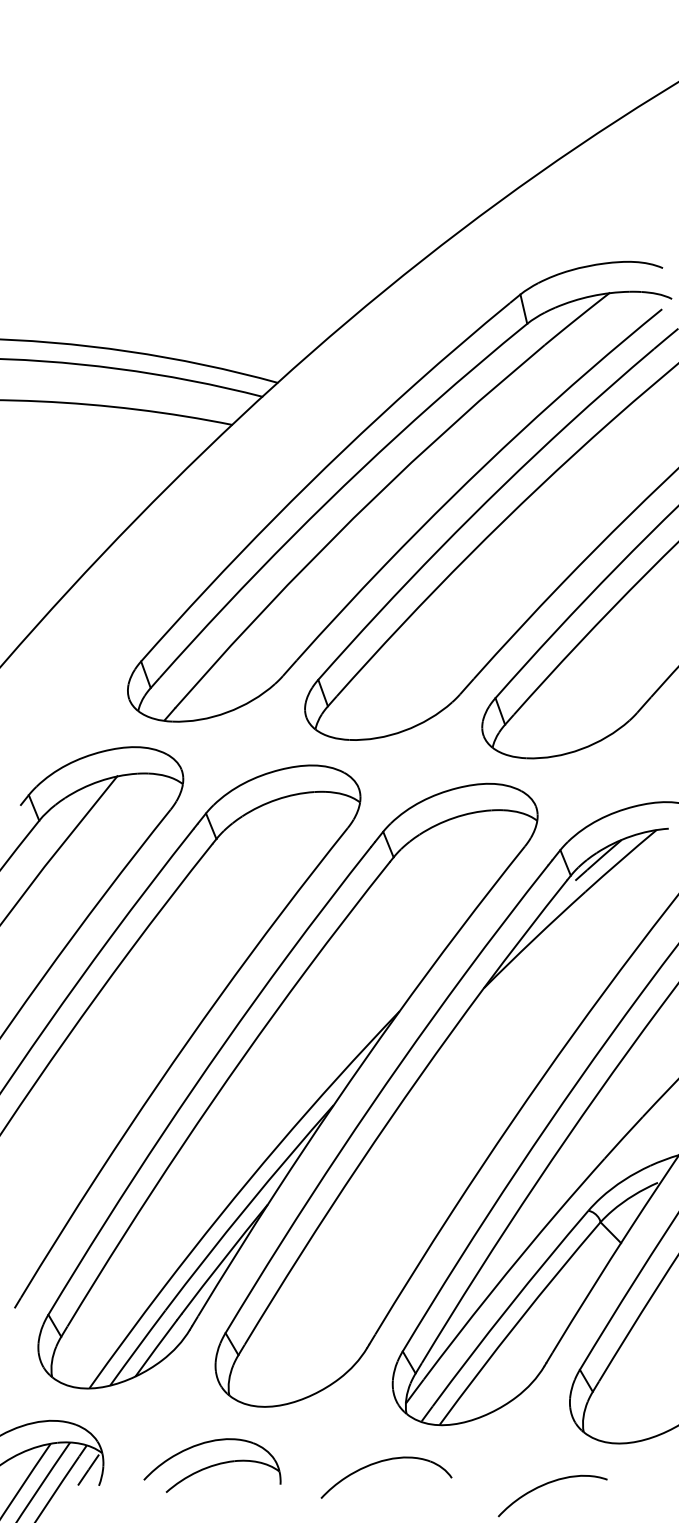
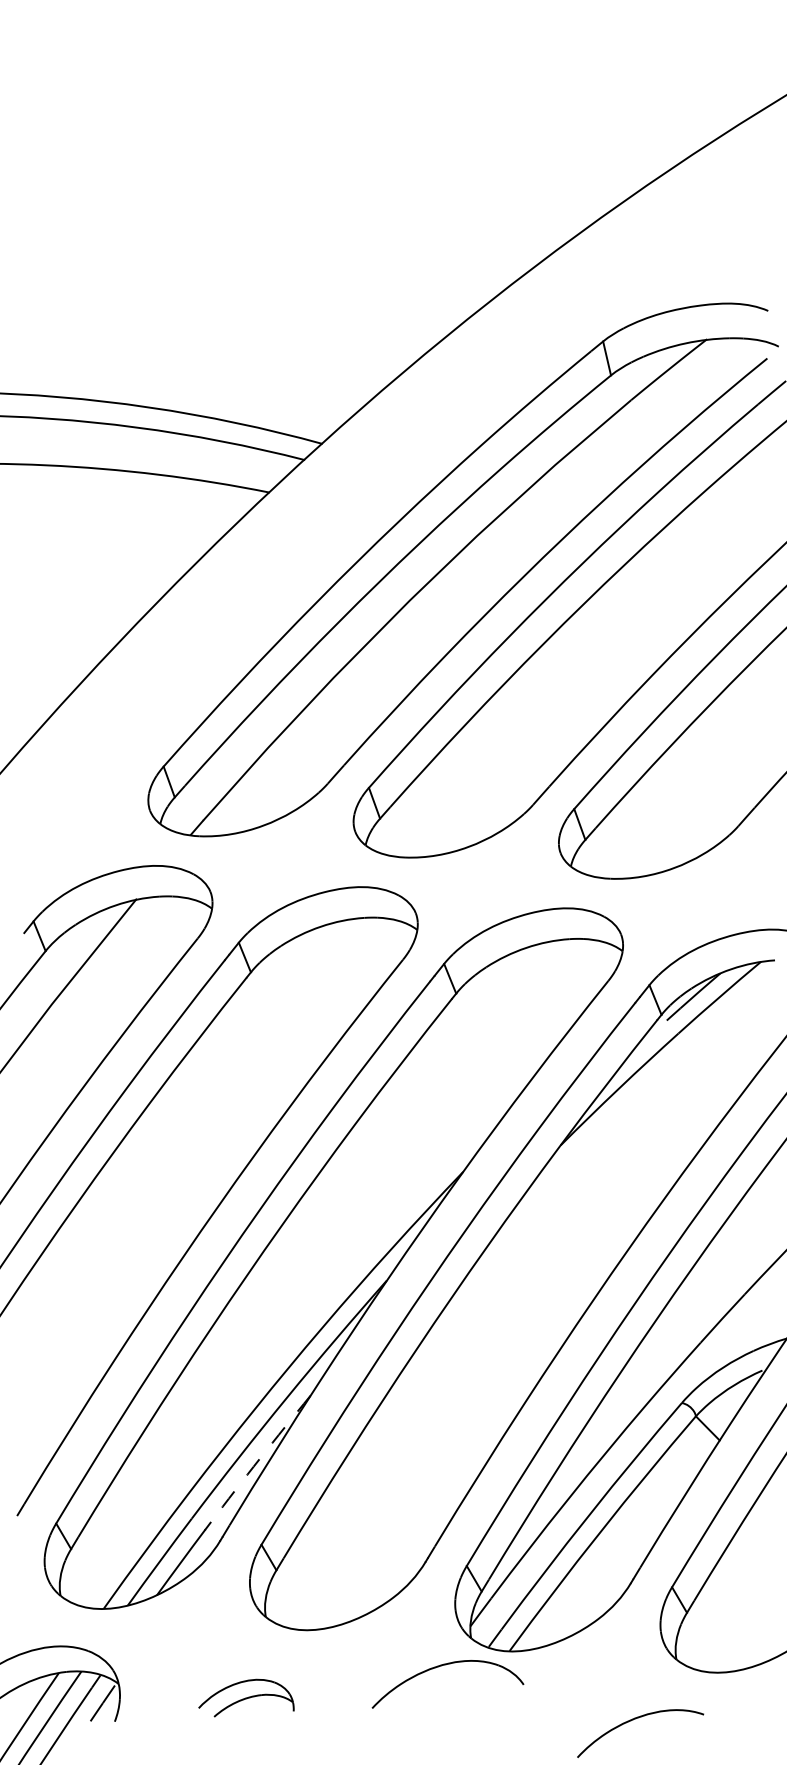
arc: (223, 1258) -> (259, 1458), solid -> dashed
part: (380, 1462) -> (441, 1666), moved
part: (212, 1464) -> (246, 1697), size x0.6

